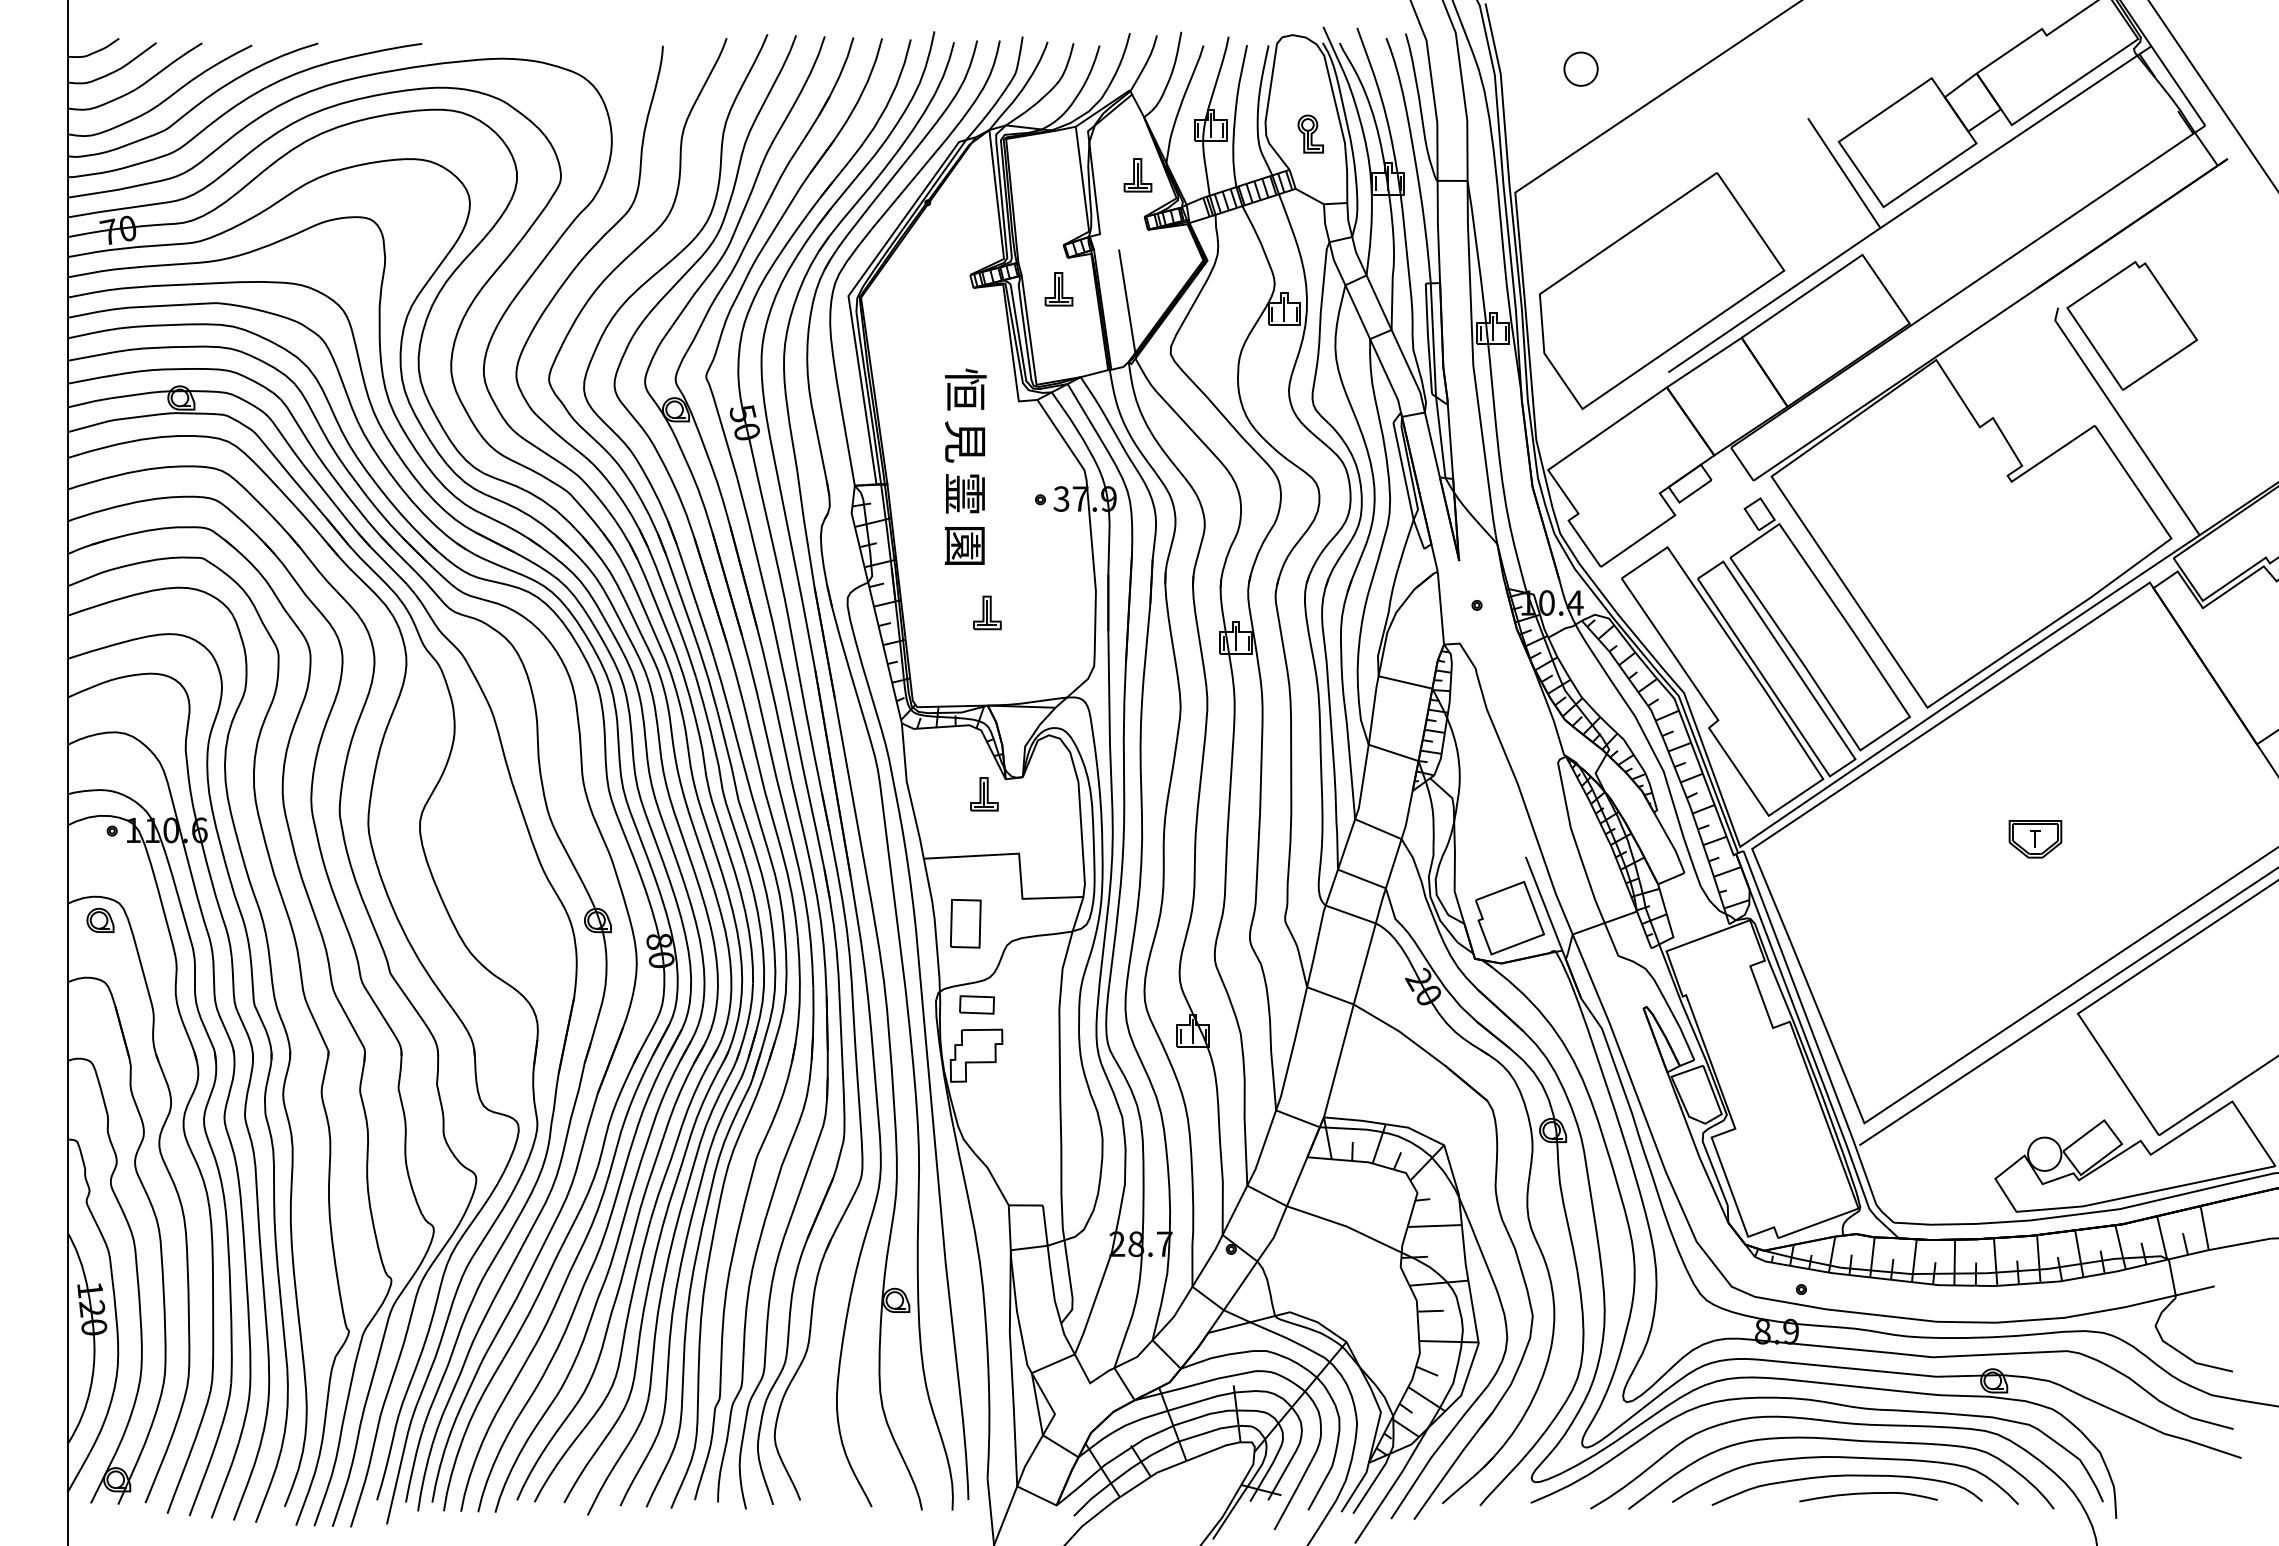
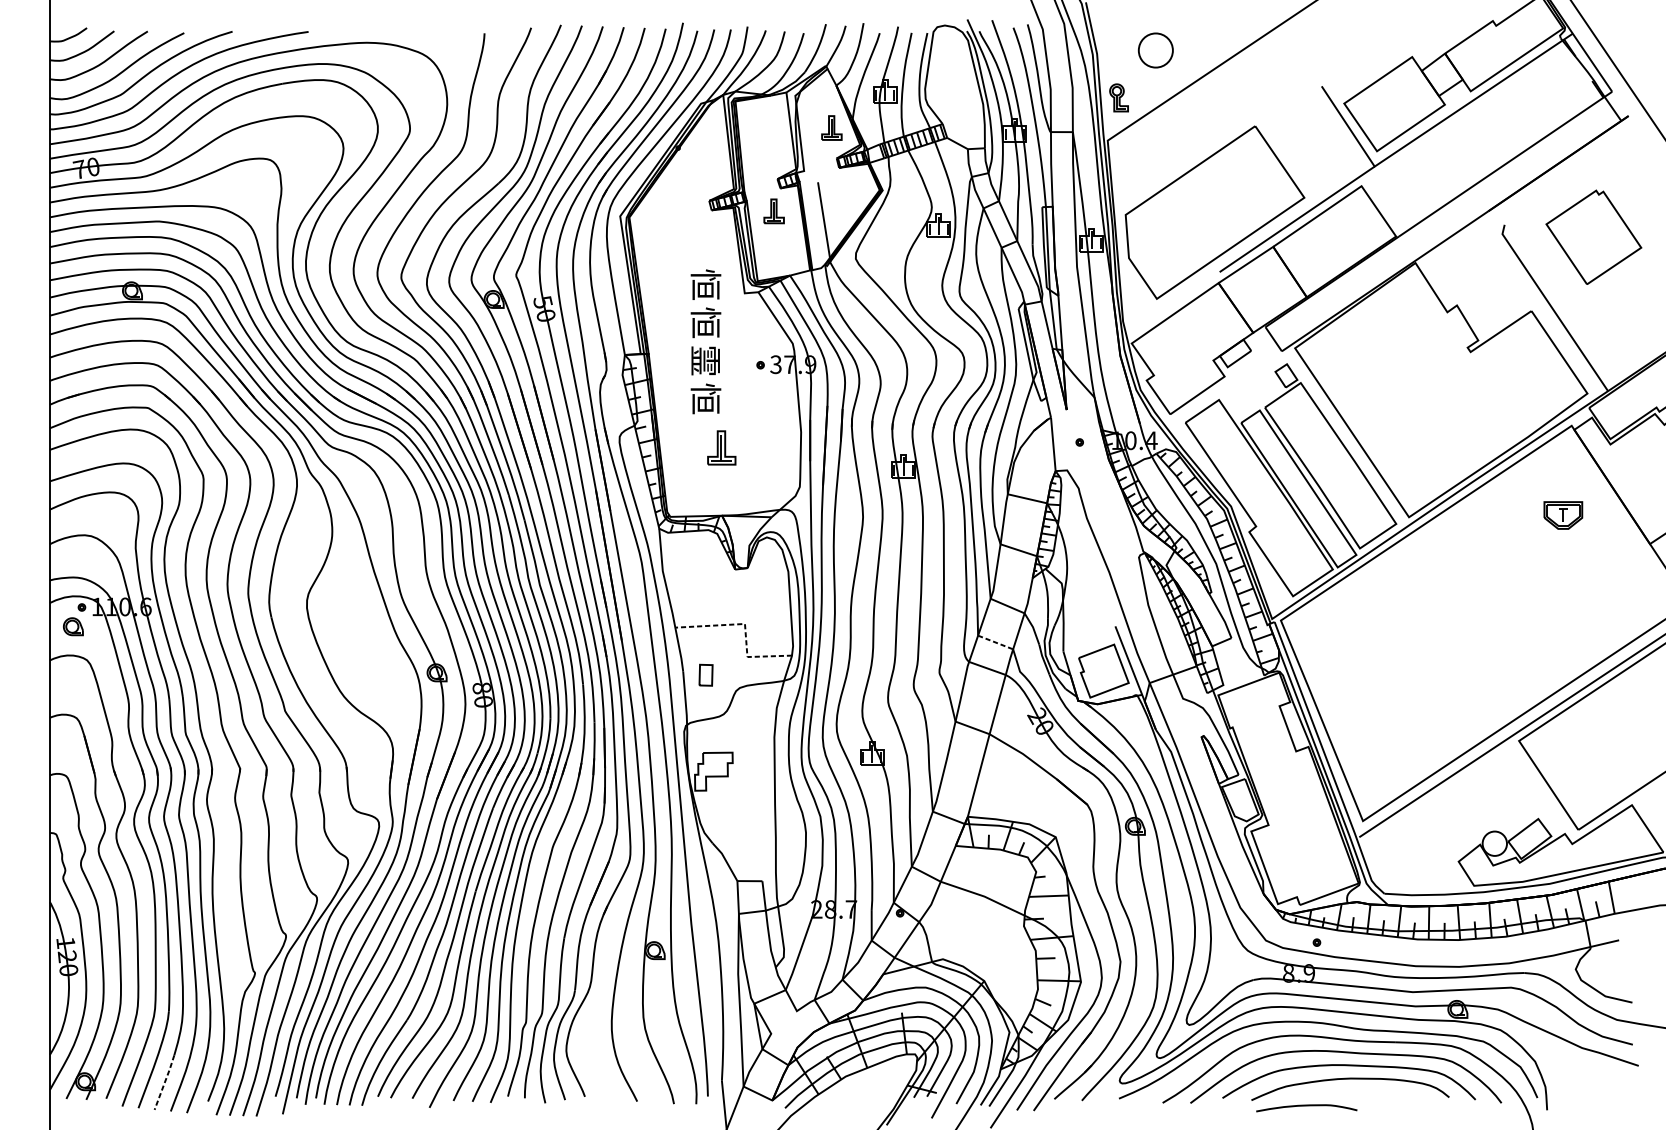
part: (1580, 68) -> (1155, 49), size x1.4
part: (1310, 133) -> (1118, 97), moved
part: (2132, 325) -> (1594, 237), moved
text: (965, 441) -> (705, 322), 見 -> 恒
text: (965, 545) -> (705, 398), 園 -> 恒
part: (987, 612) -> (721, 447), size x1.4
part: (984, 794) -> (719, 580), removed
part: (2035, 839) -> (1563, 515), moved
line: (1019, 858) -> (745, 627), solid -> dashed
line: (1361, 879) -> (995, 642), solid -> dashed
part: (100, 919) -> (73, 626), moved
part: (965, 923) -> (705, 675), size x0.6
part: (976, 1004) -> (713, 734), removed
line: (225, 1480) -> (164, 1082), solid -> dashed
curve: (1868, 1494) -> (1306, 1106), moved

